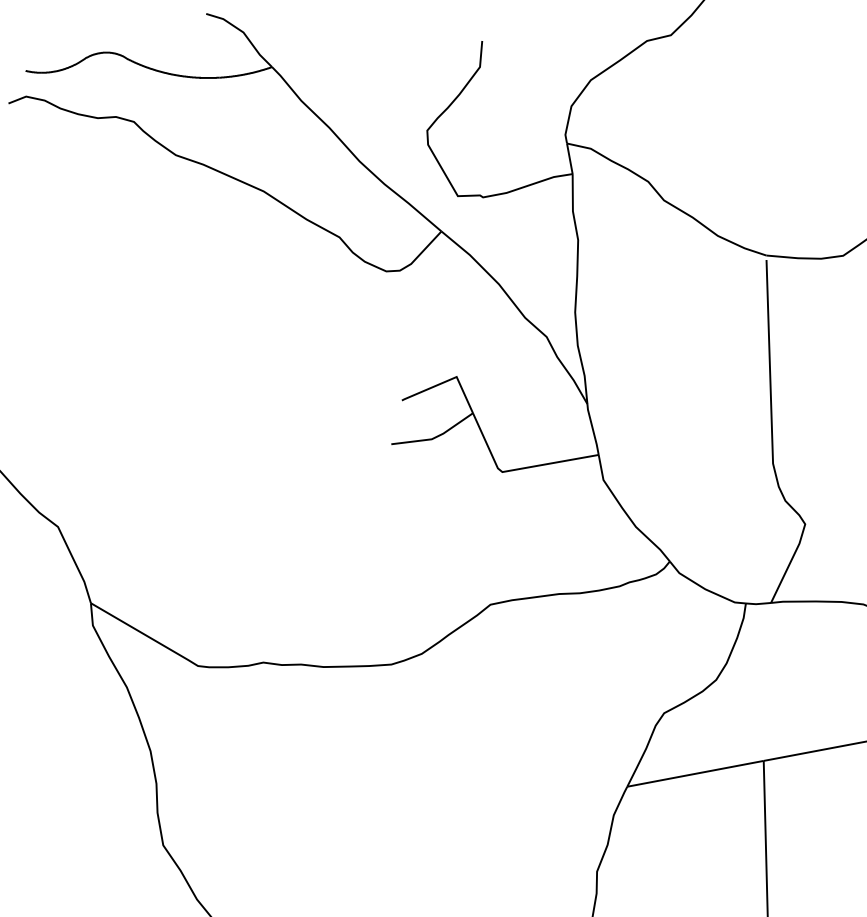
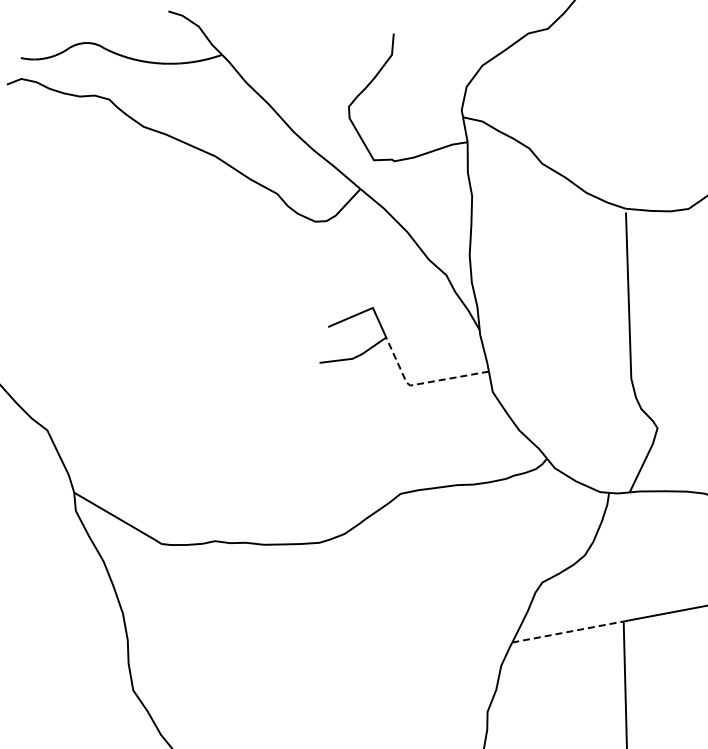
line: (516, 469) -> (421, 383), solid -> dashed
line: (694, 774) -> (567, 632), solid -> dashed

